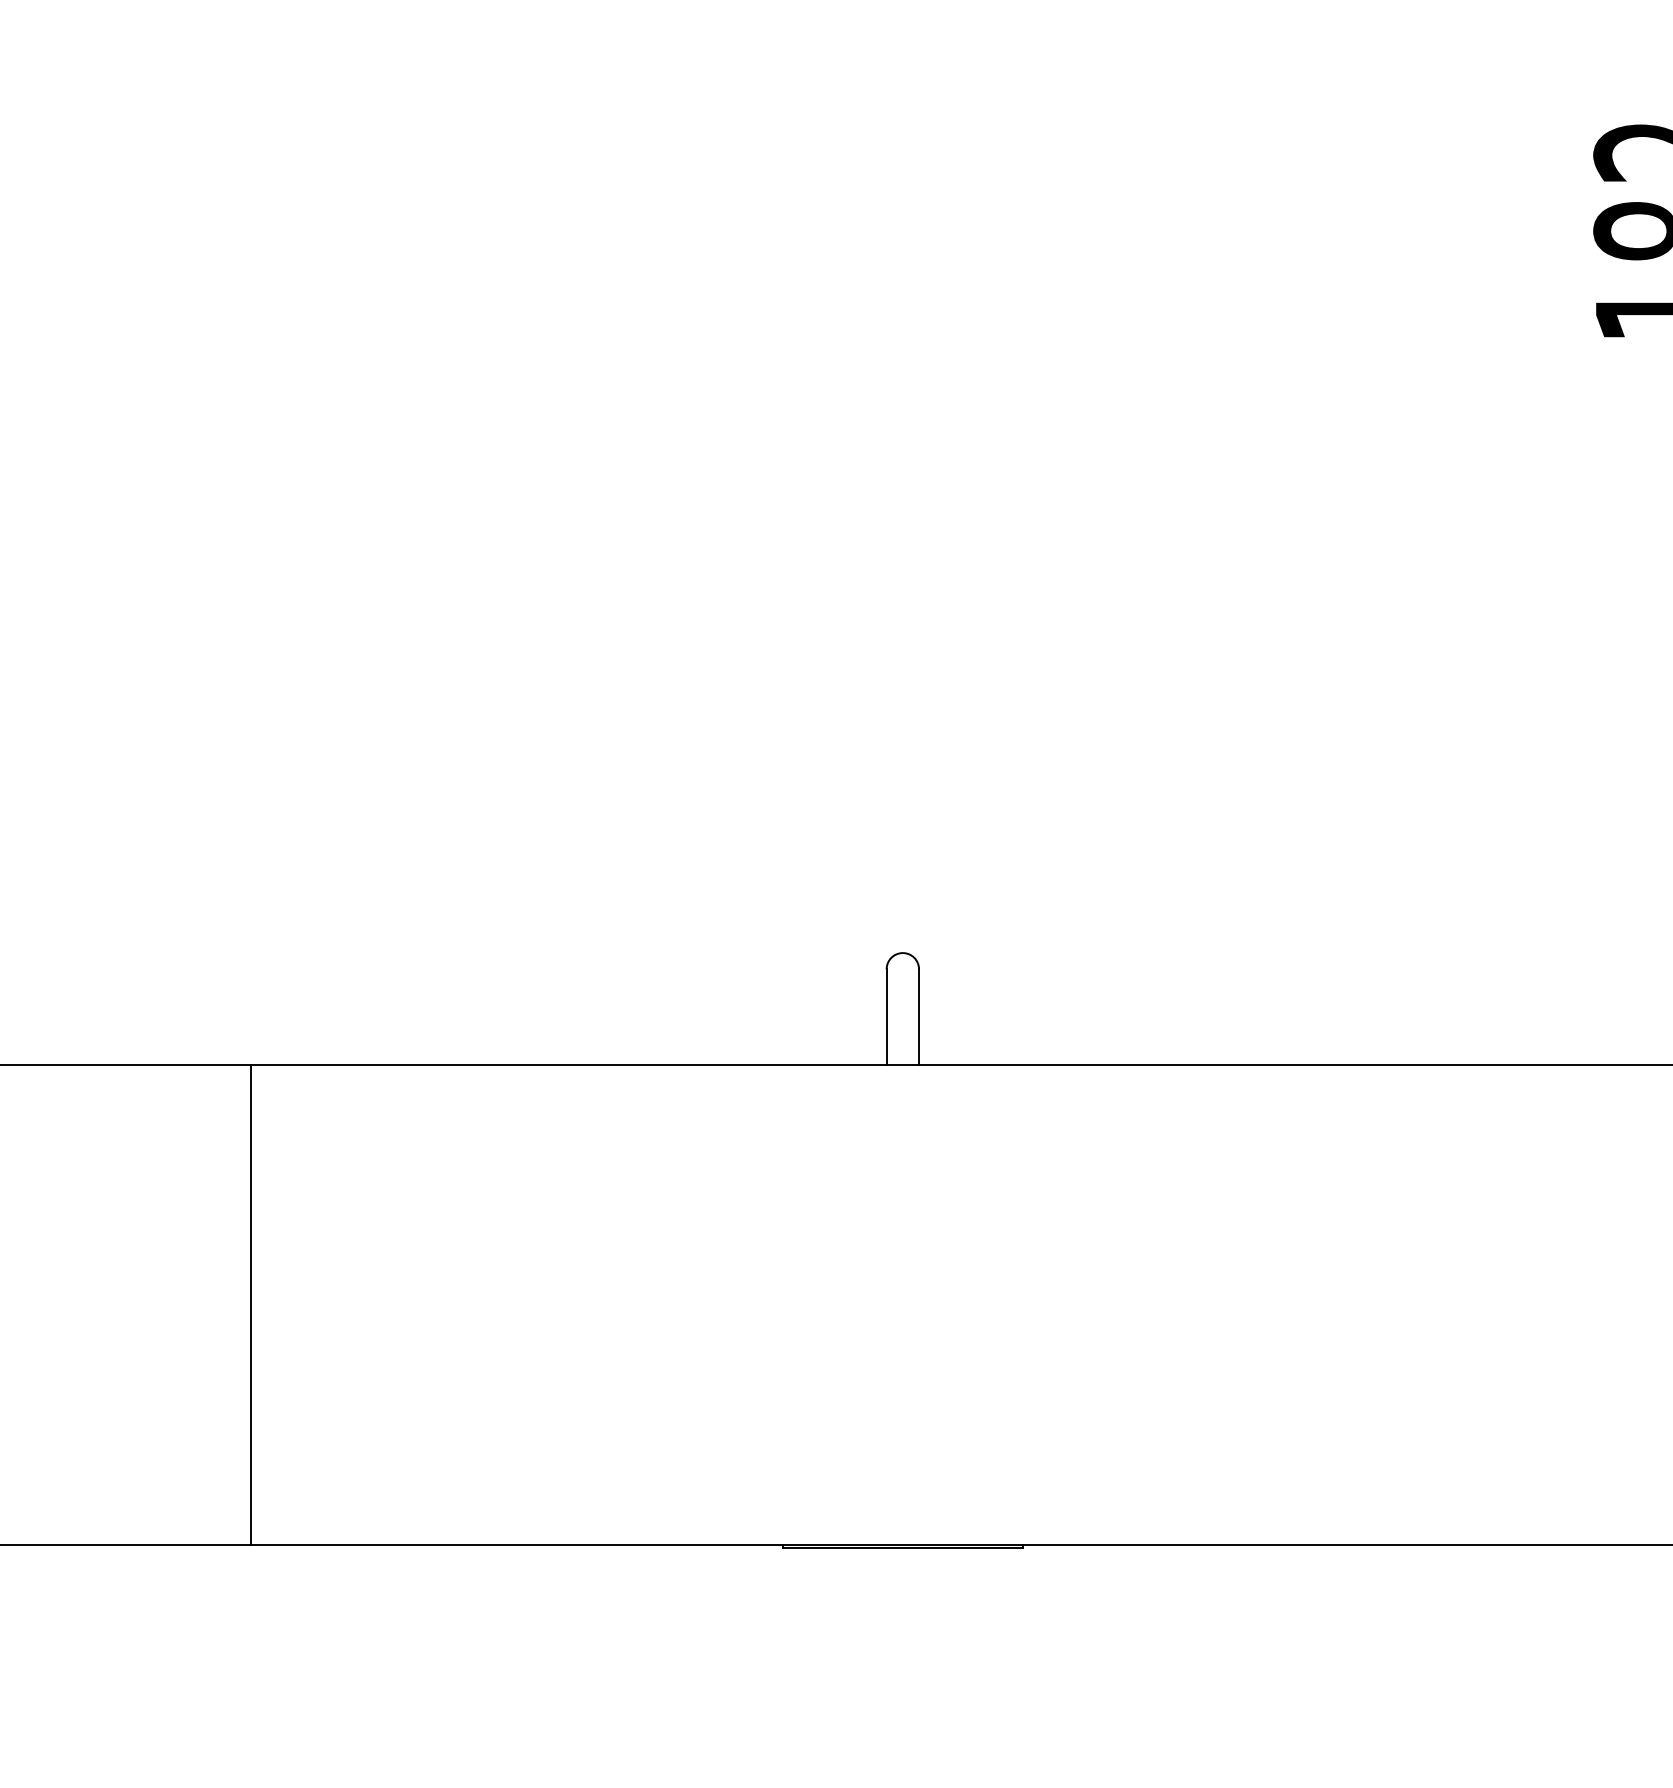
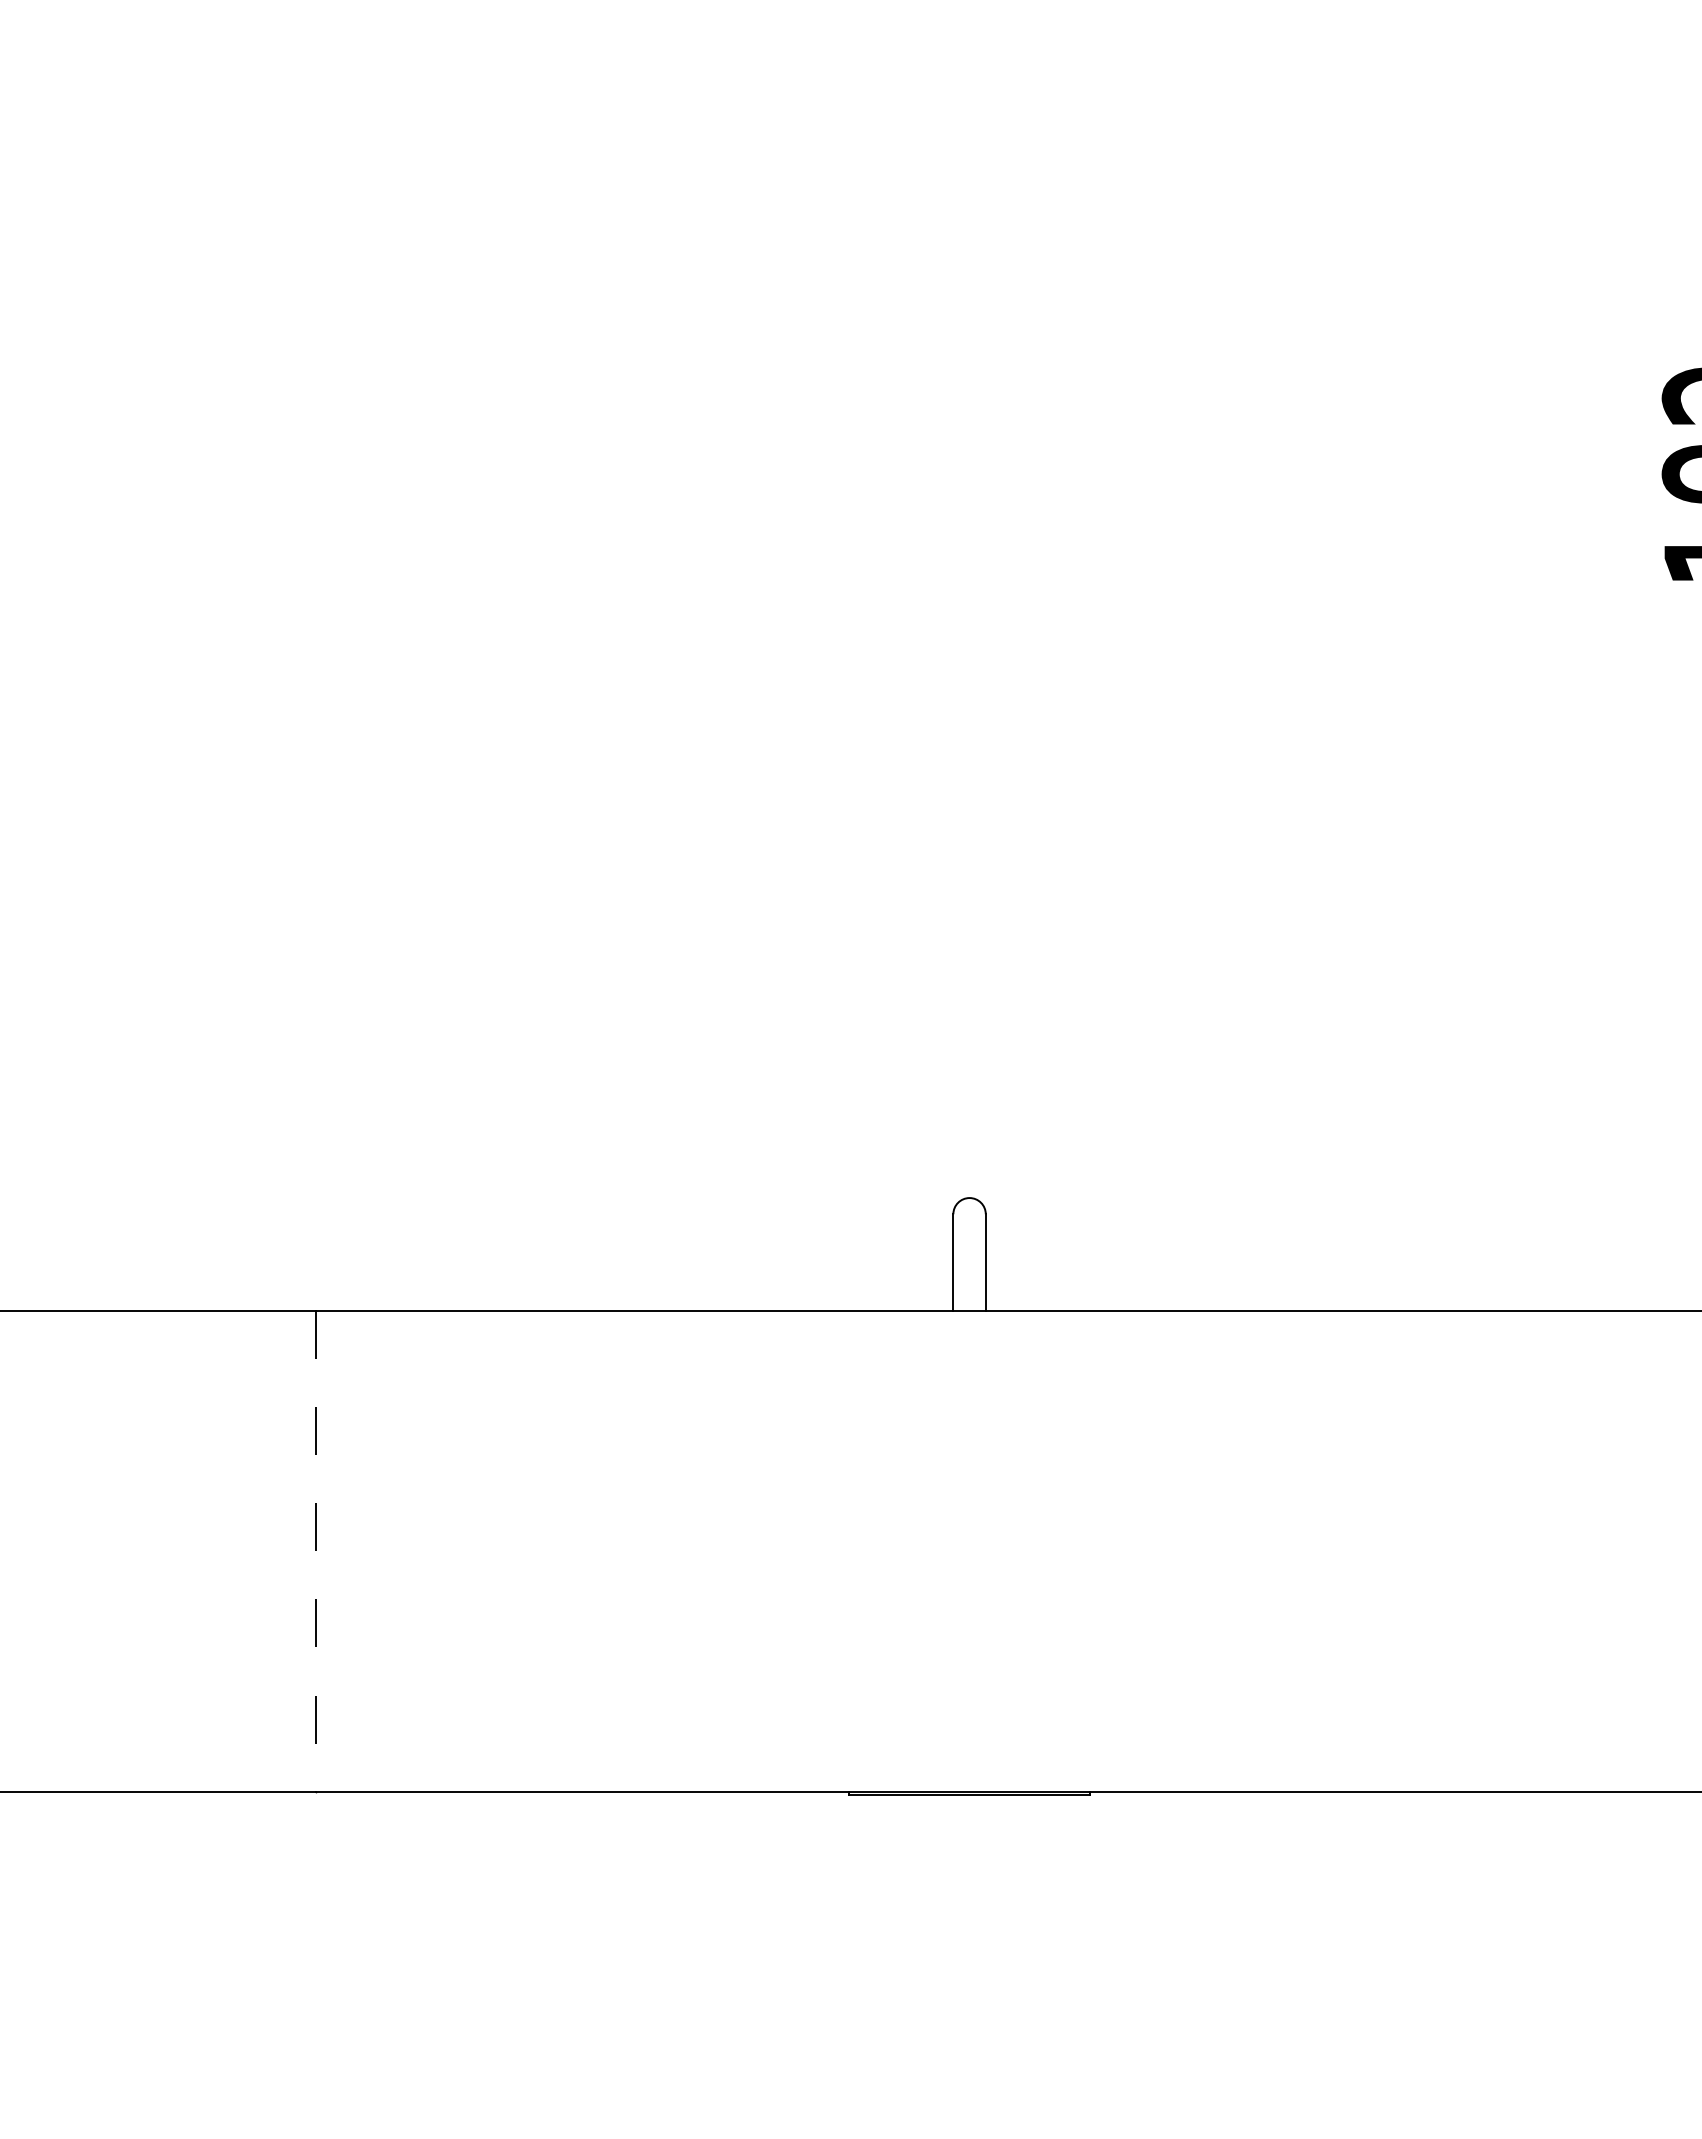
line: (250, 1305) -> (315, 1551), solid -> dashed

